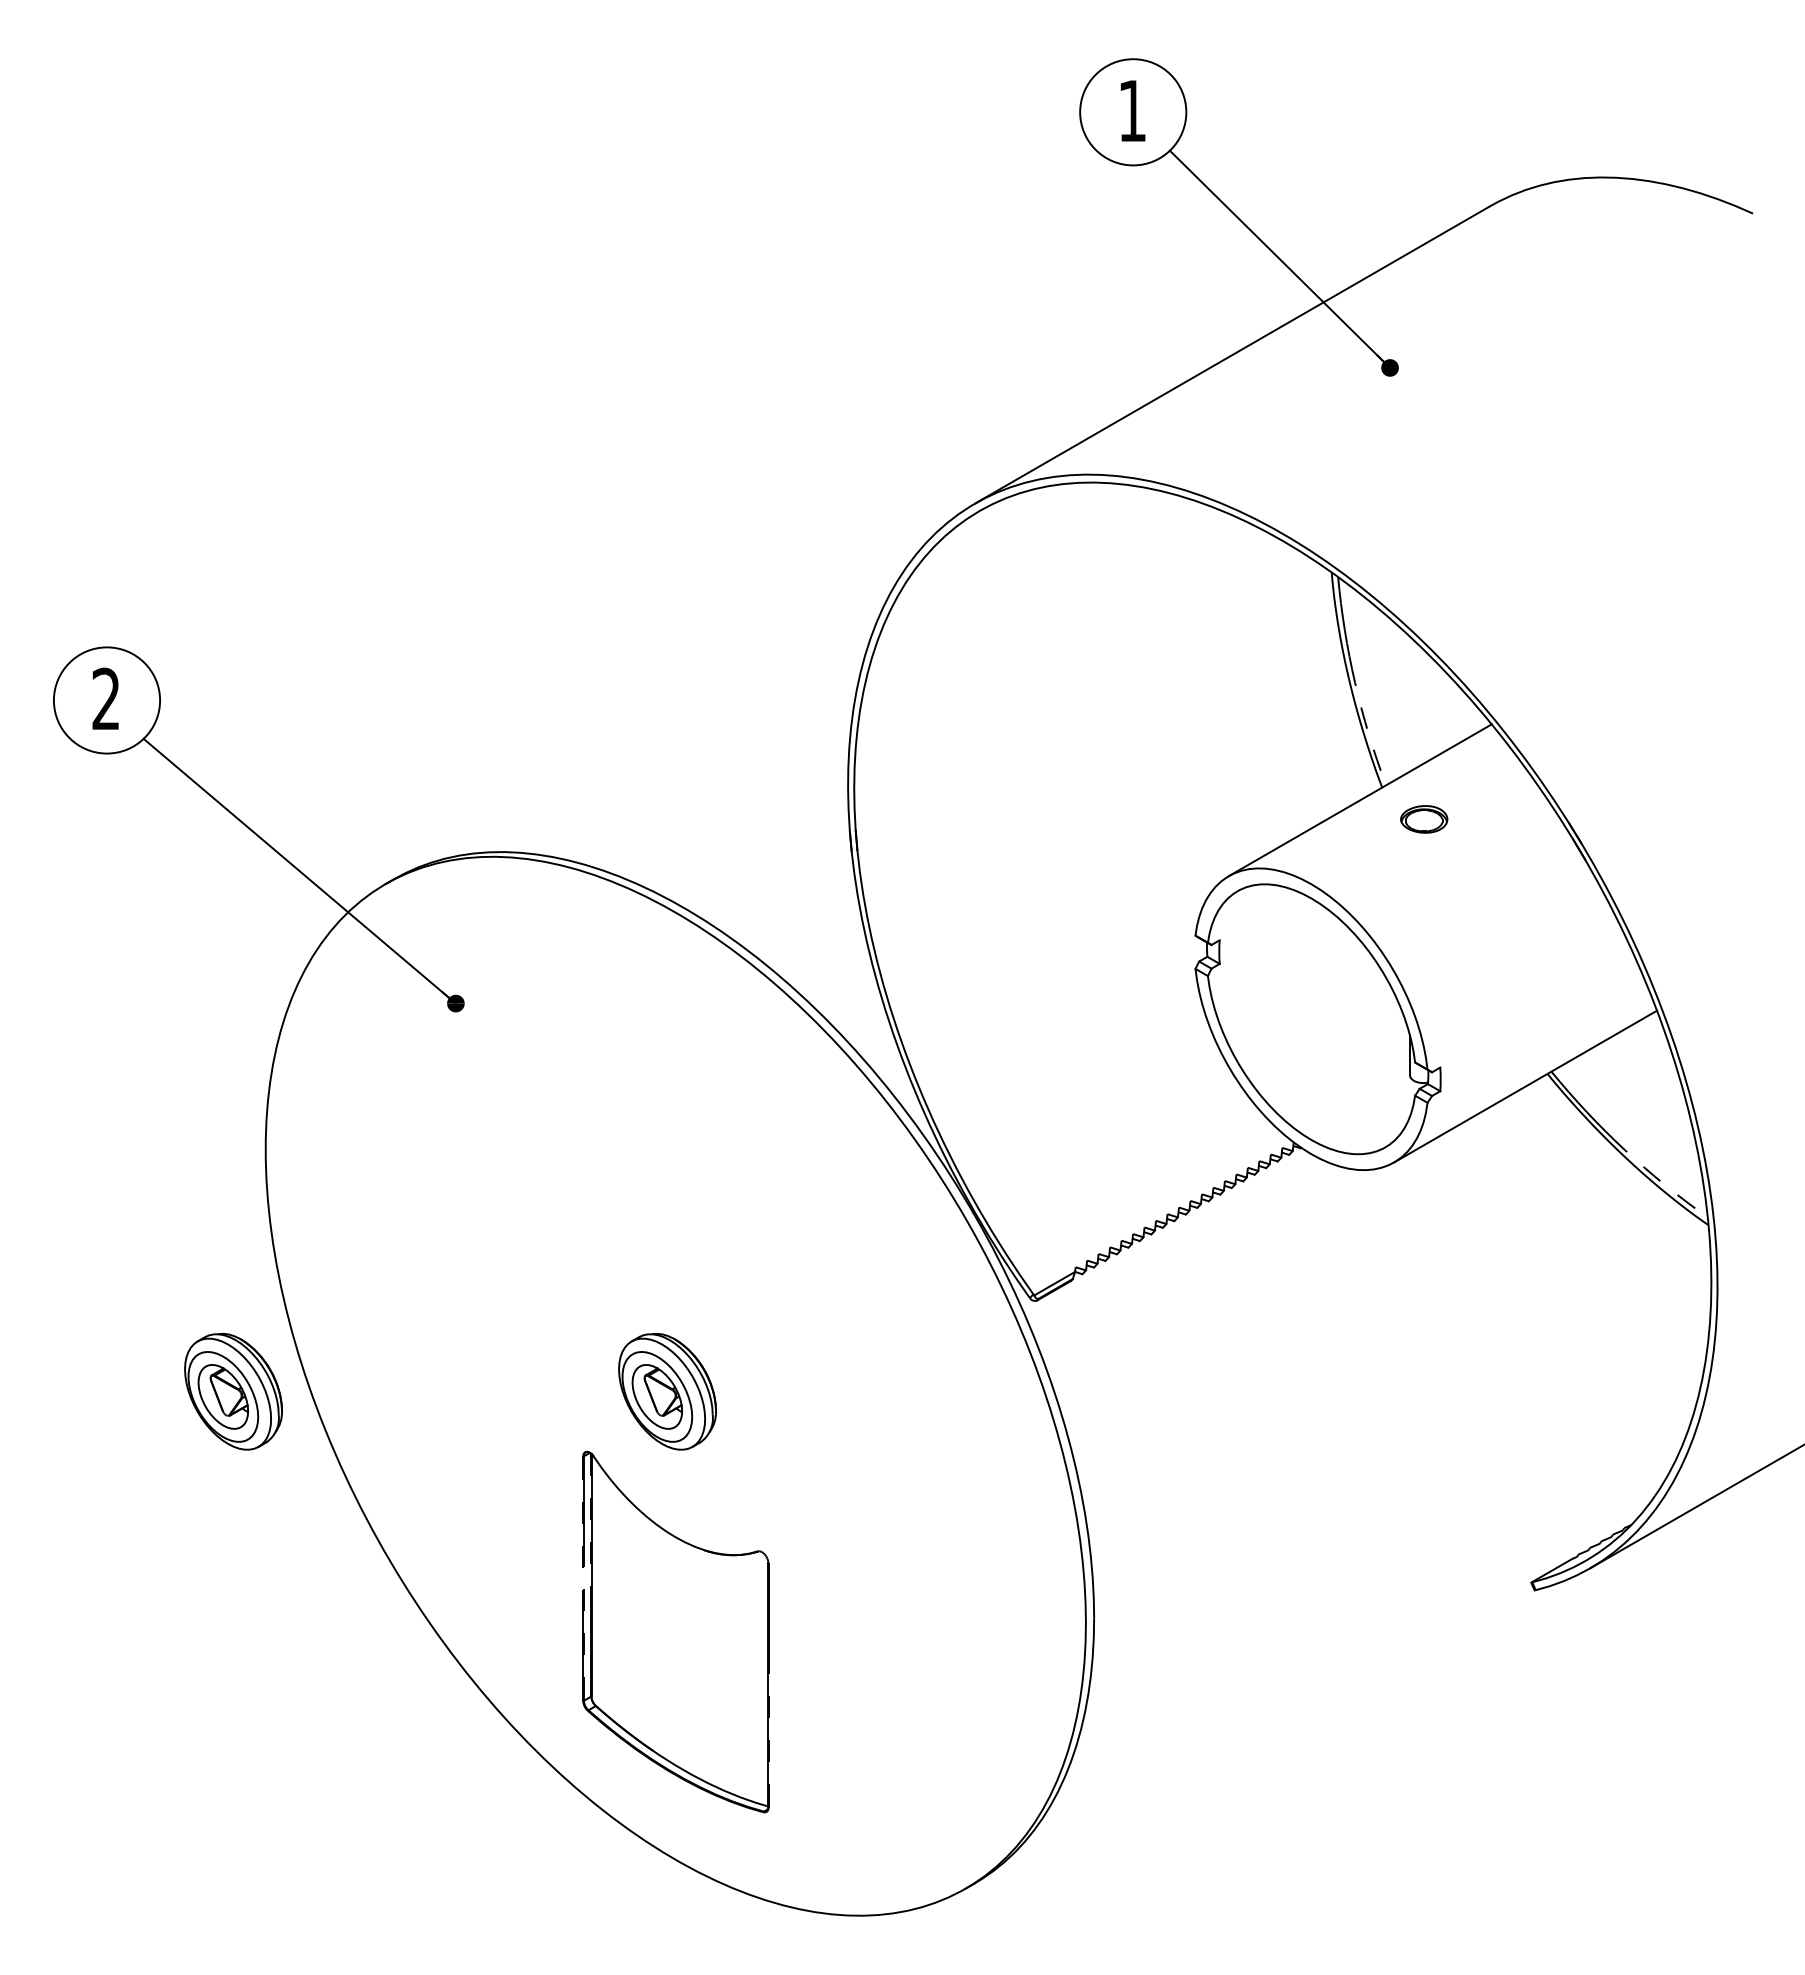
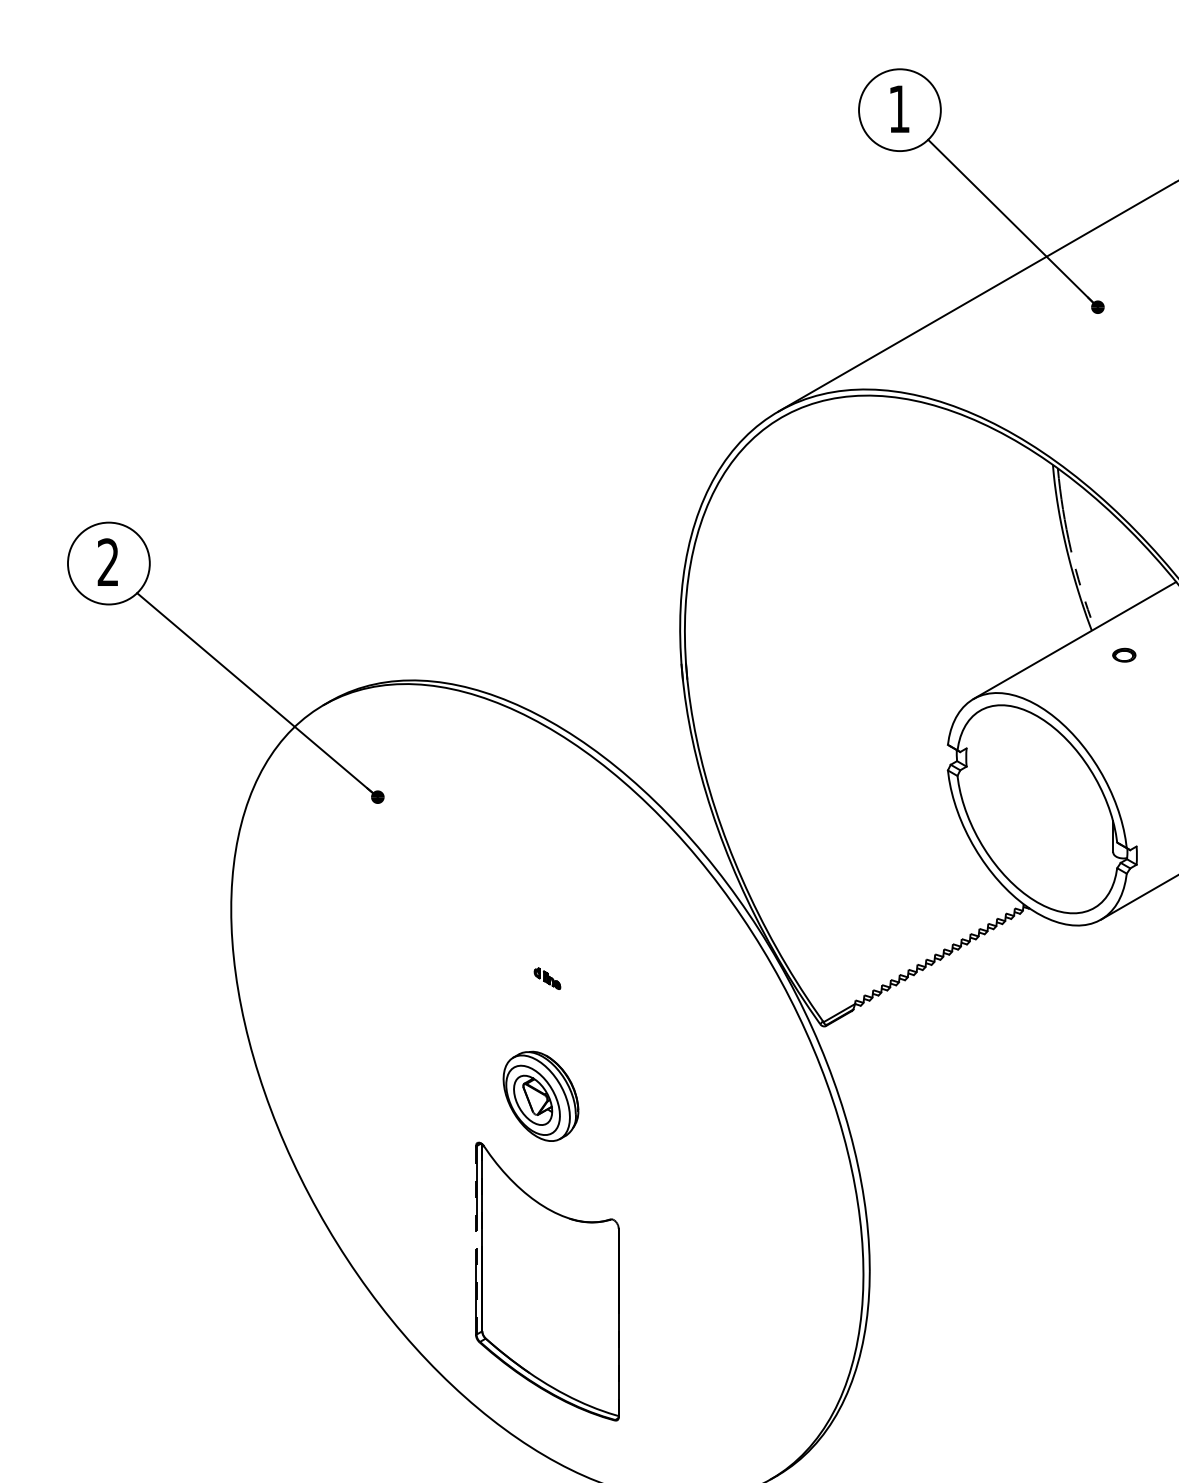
part: (1424, 819) -> (1124, 655), size x0.62
part: (675, 1238) -> (547, 978), added
part: (233, 1391) -> (206, 1096), removed

